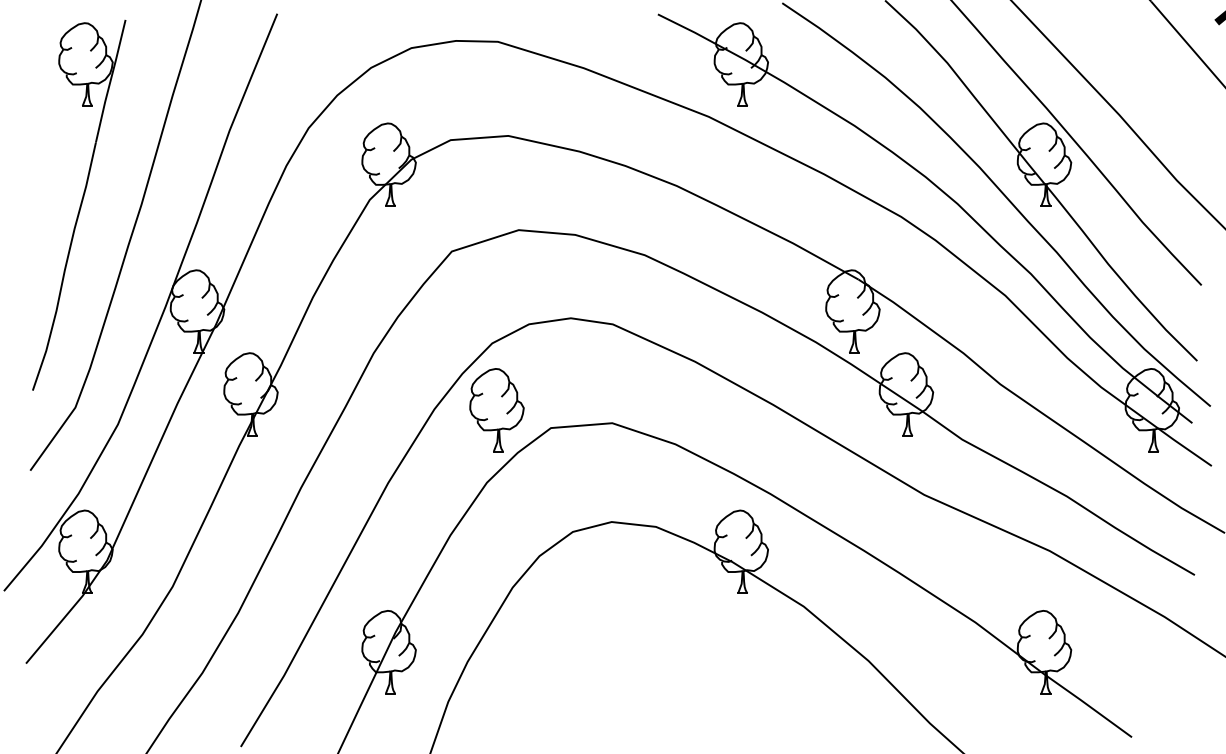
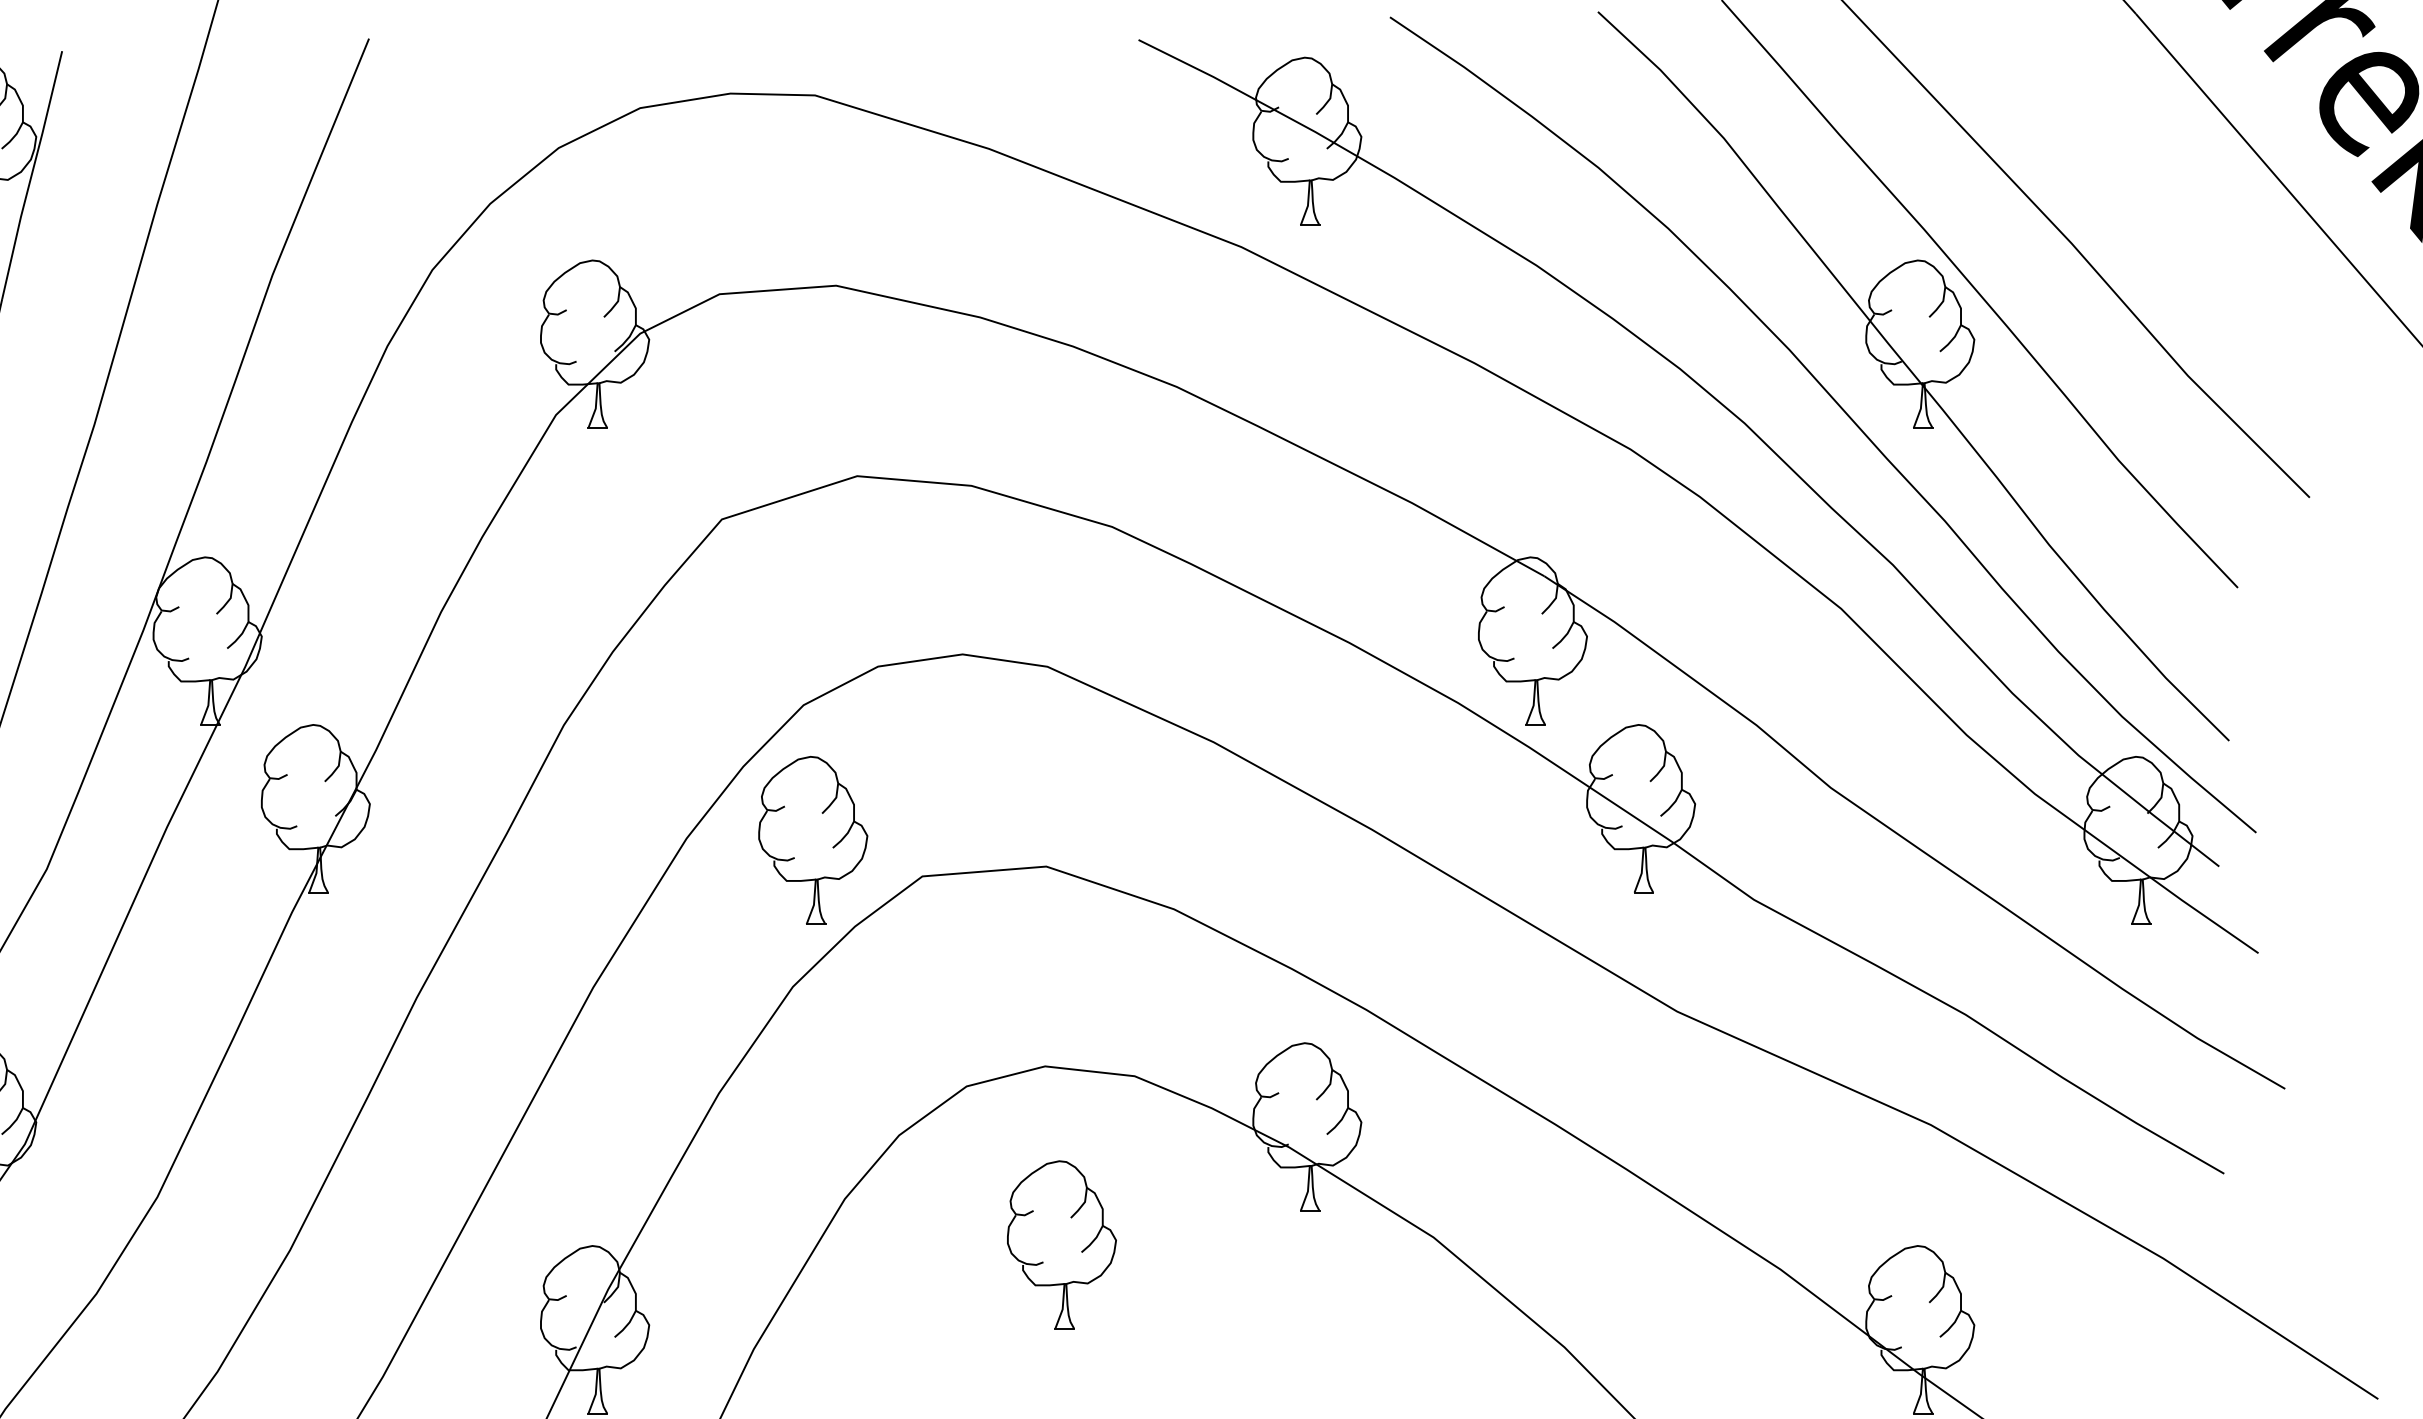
part: (619, 610) -> (1060, 1245), added

